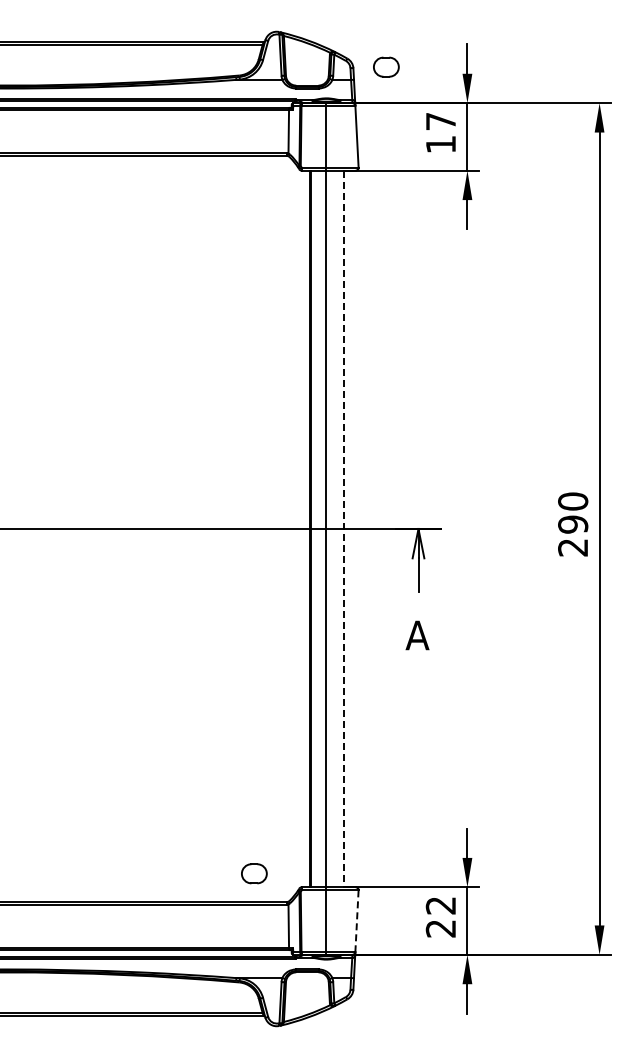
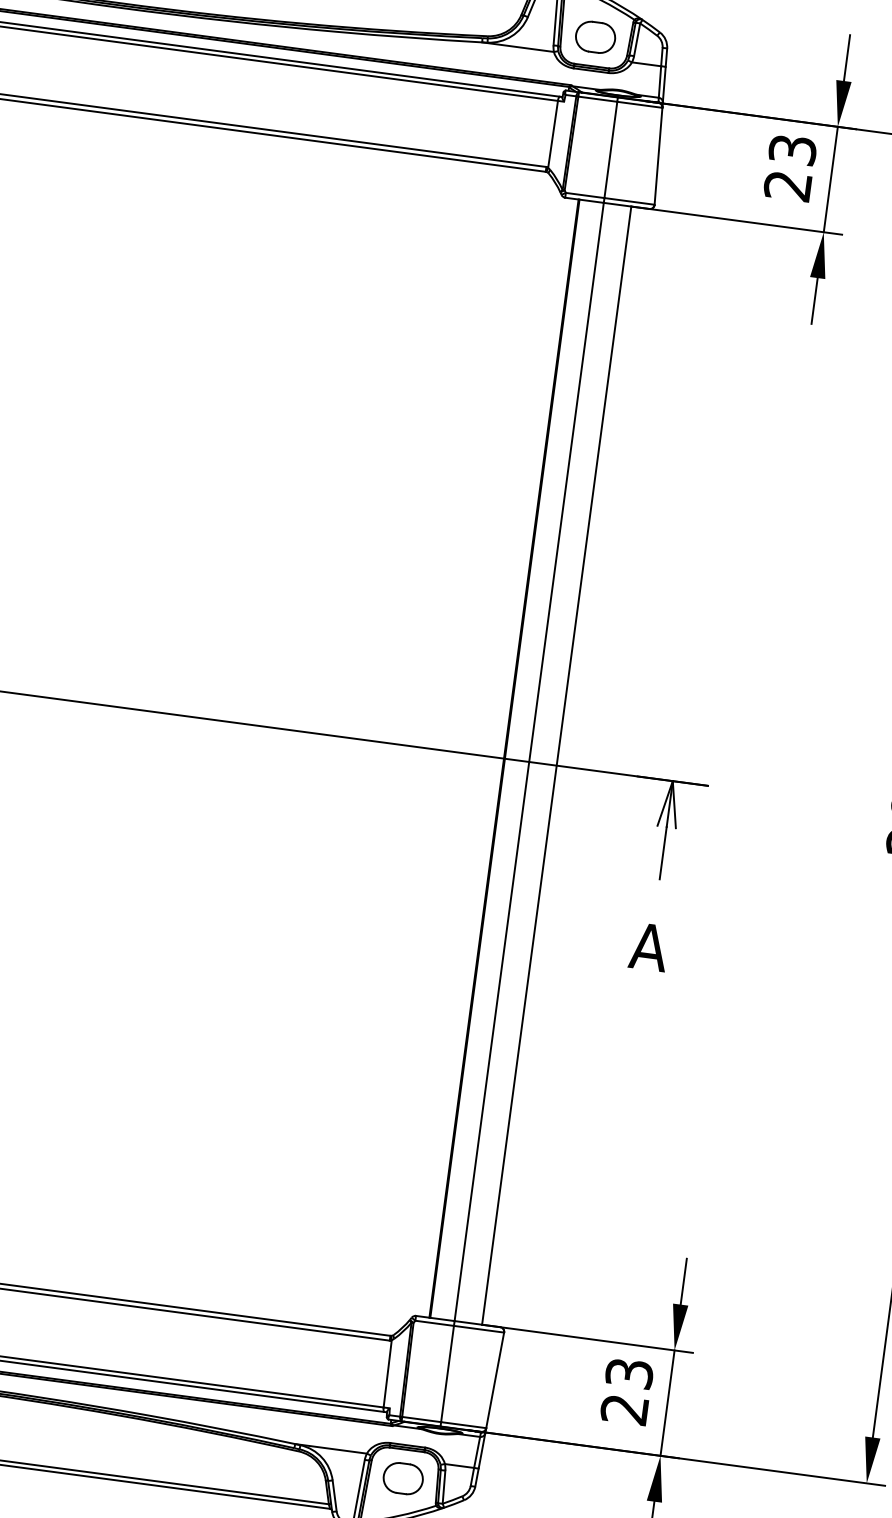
part: (386, 66) -> (595, 36), moved
text: (440, 133) -> (789, 168), 17 -> 23
line: (344, 529) -> (557, 766), dashed -> solid
part: (254, 873) -> (403, 1478), moved
text: (441, 905) -> (630, 1373), 22 -> 23
line: (356, 921) -> (494, 1380), dashed -> solid

